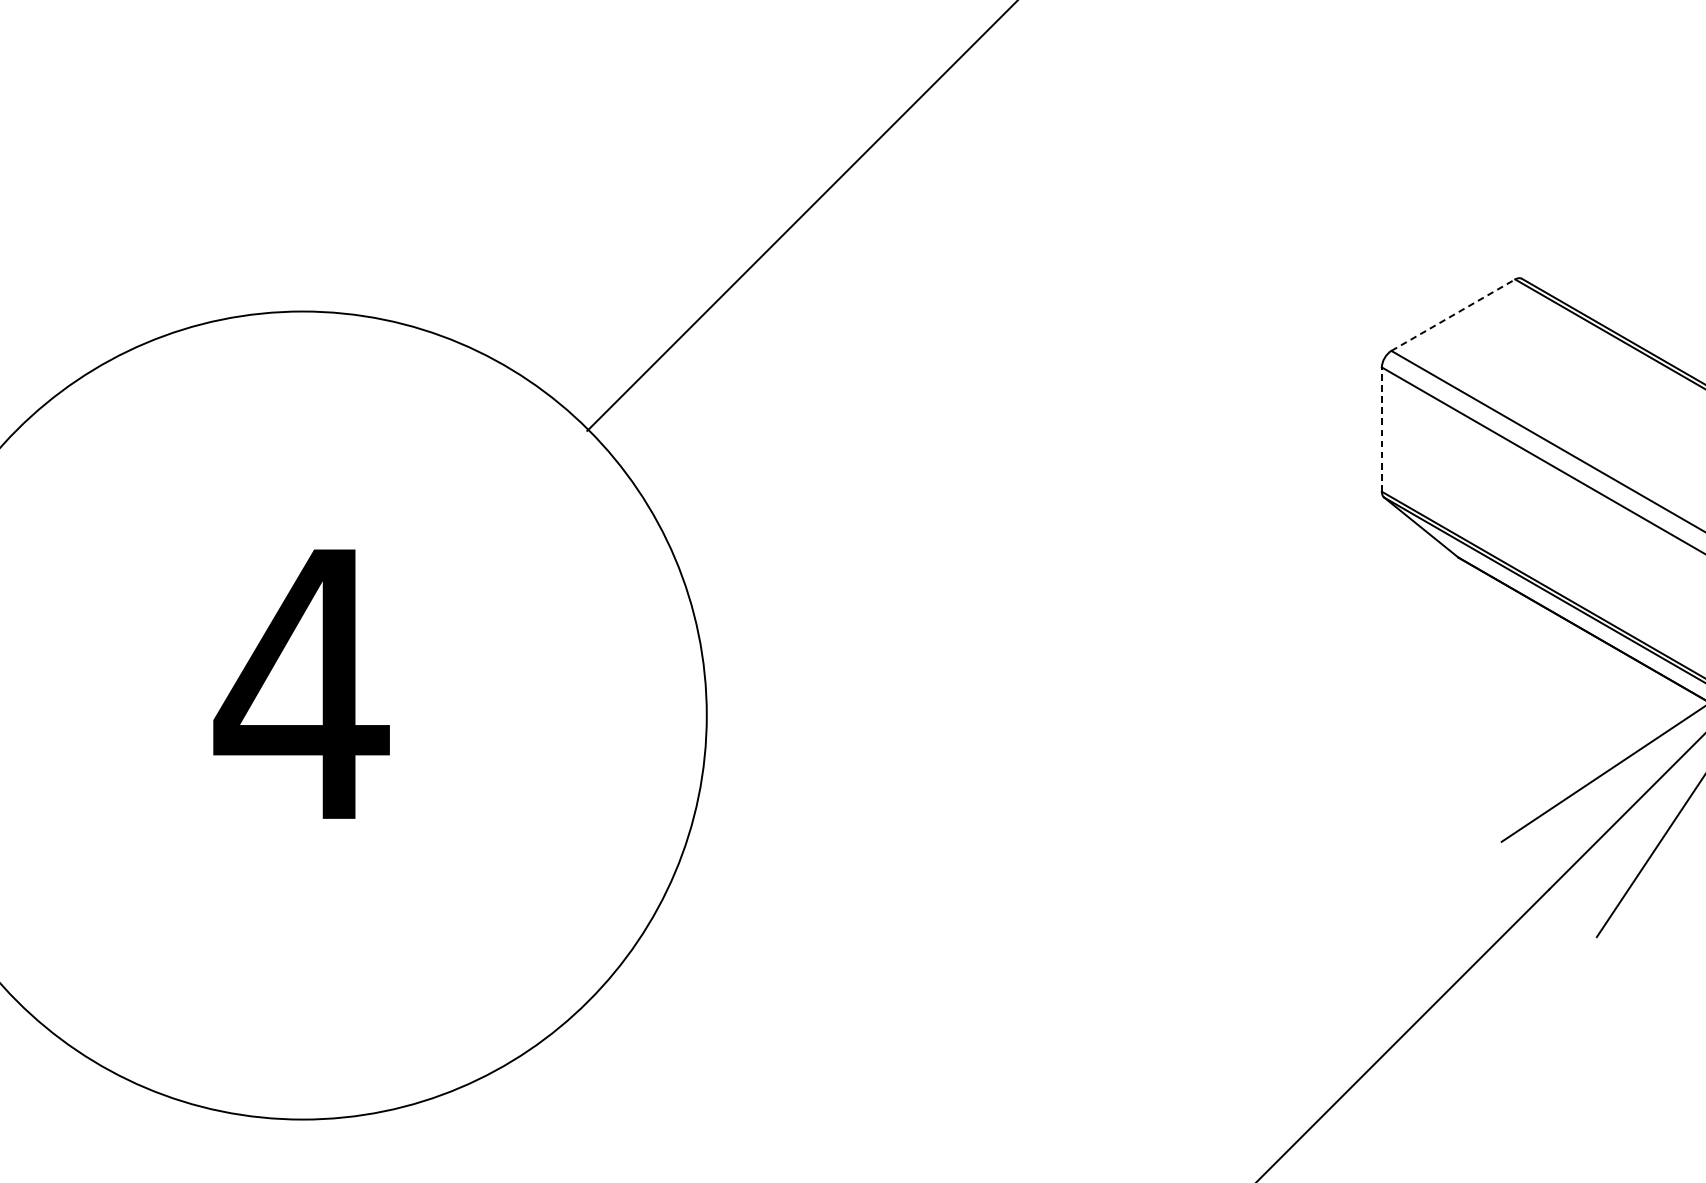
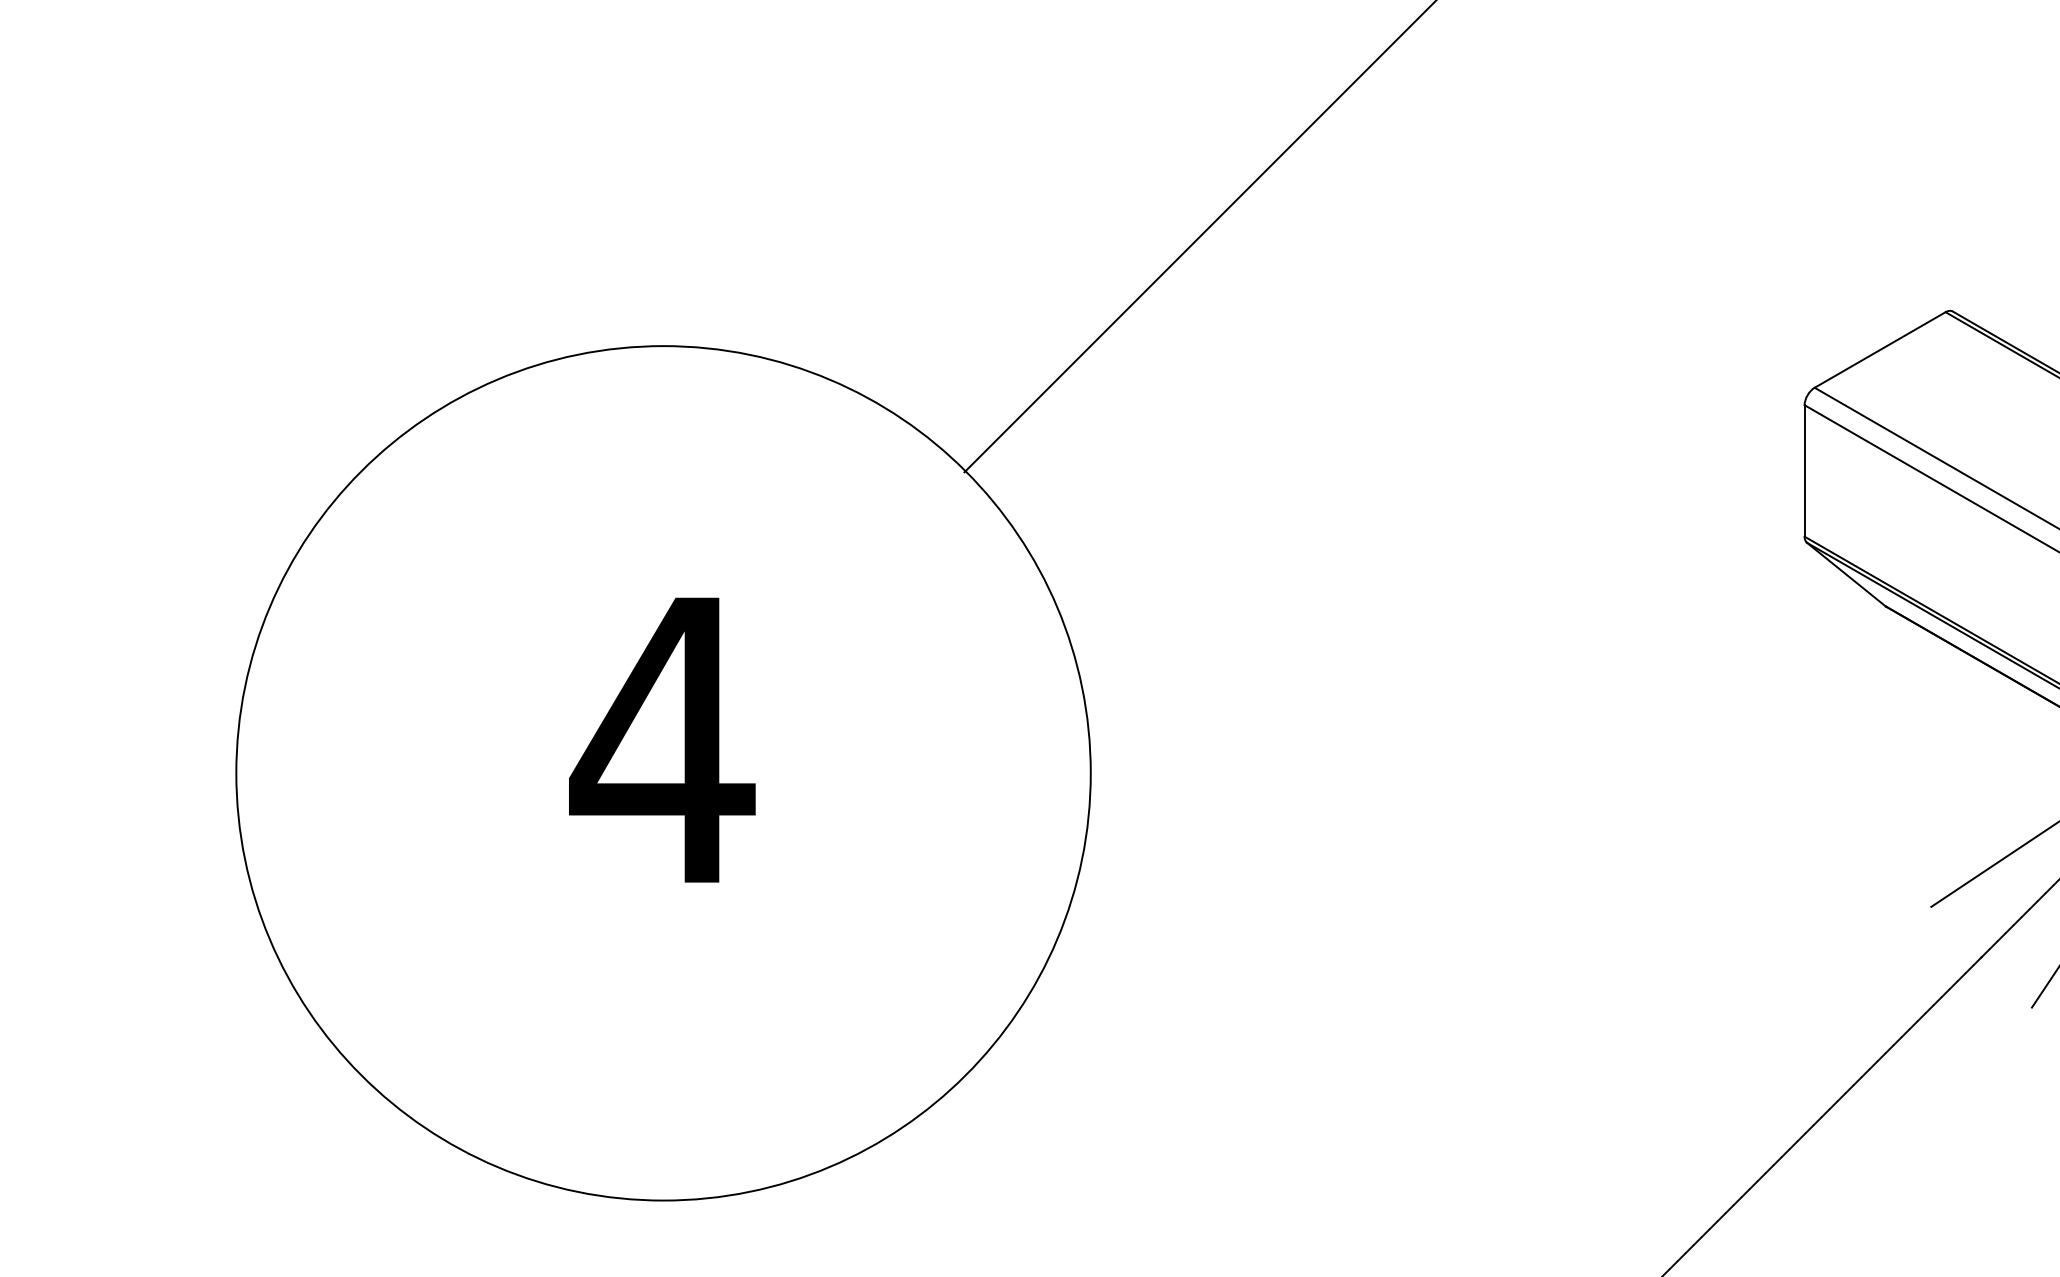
line: (1453, 314) -> (1880, 349), dashed -> solid
line: (1381, 429) -> (1804, 470), dashed -> solid

